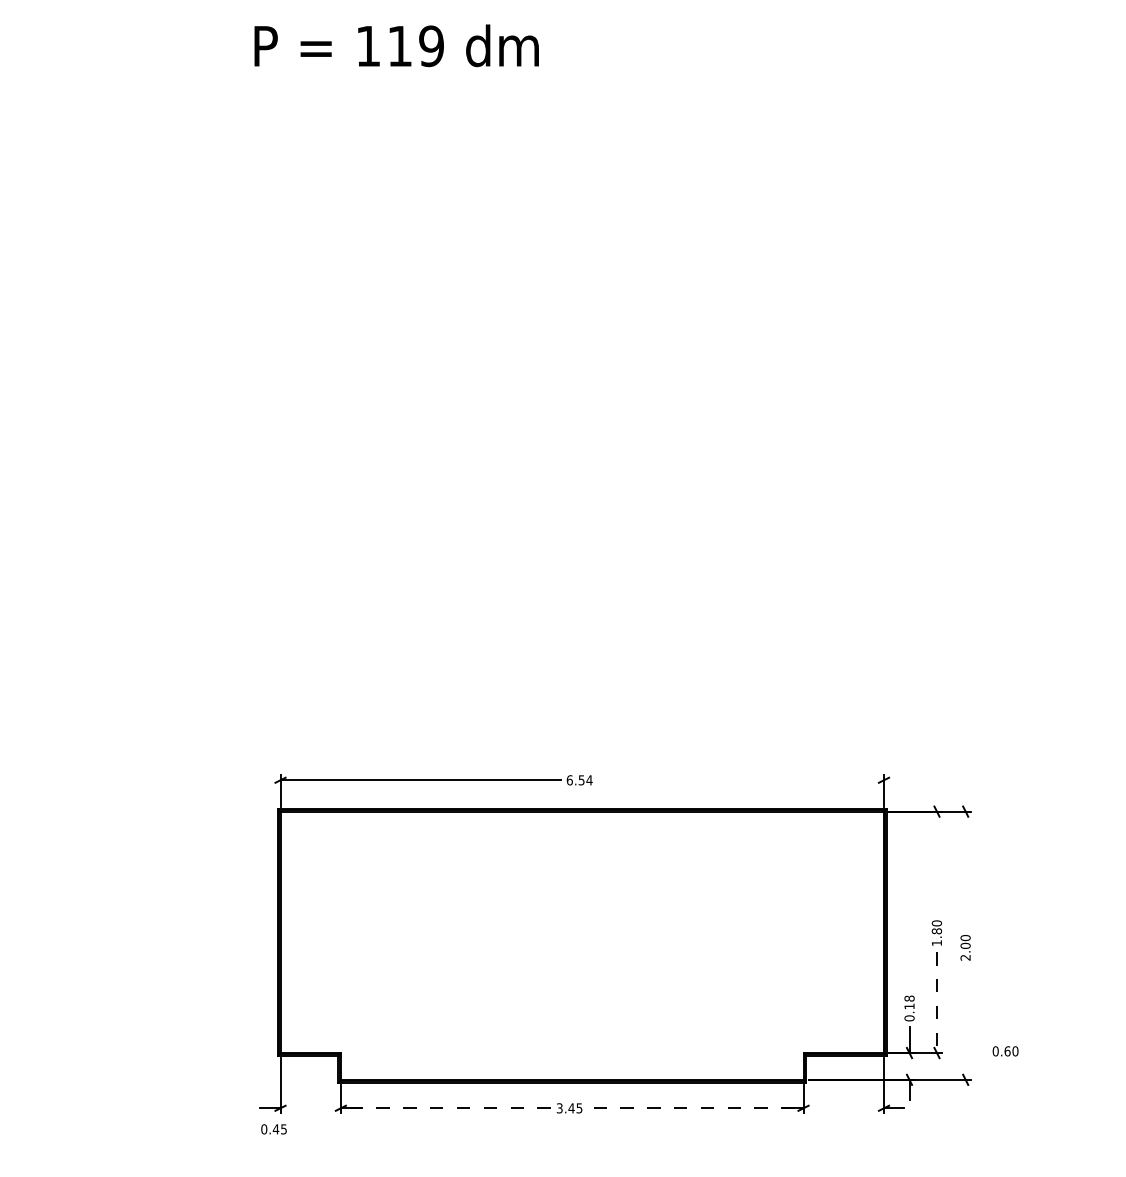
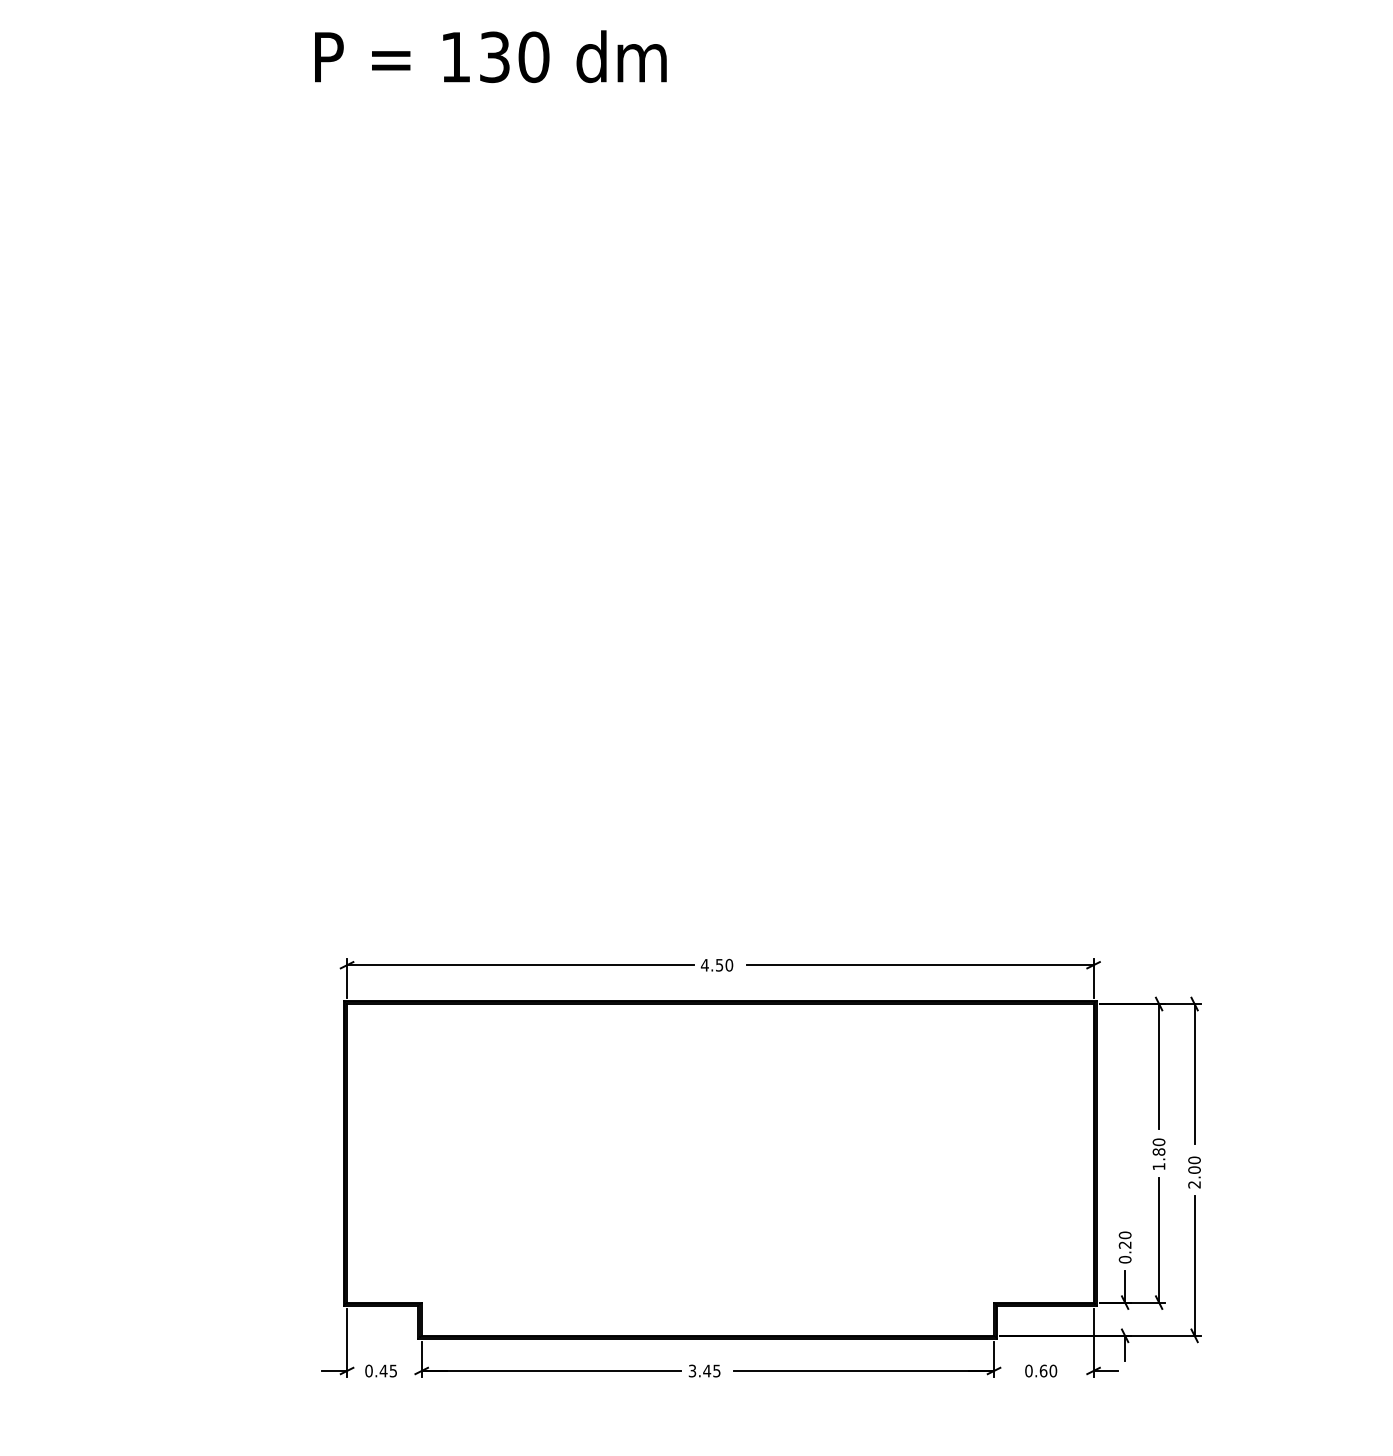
text: (416, 46) -> (515, 57), 119 -> 130
text: (579, 780) -> (716, 965), 6.54 -> 4.50
line: (743, 780) -> (919, 965), added
line: (936, 861) -> (1158, 1065), added
line: (965, 867) -> (1194, 1073), added
text: (909, 1002) -> (1125, 1240), 0.18 -> 0.20
line: (936, 1003) -> (1158, 1241), dashed -> solid
line: (965, 1022) -> (1194, 1264), added
text: (1005, 1051) -> (1041, 1371), moved
line: (445, 1108) -> (551, 1371), dashed -> solid
line: (699, 1108) -> (865, 1371), dashed -> solid
text: (273, 1129) -> (380, 1371), moved

